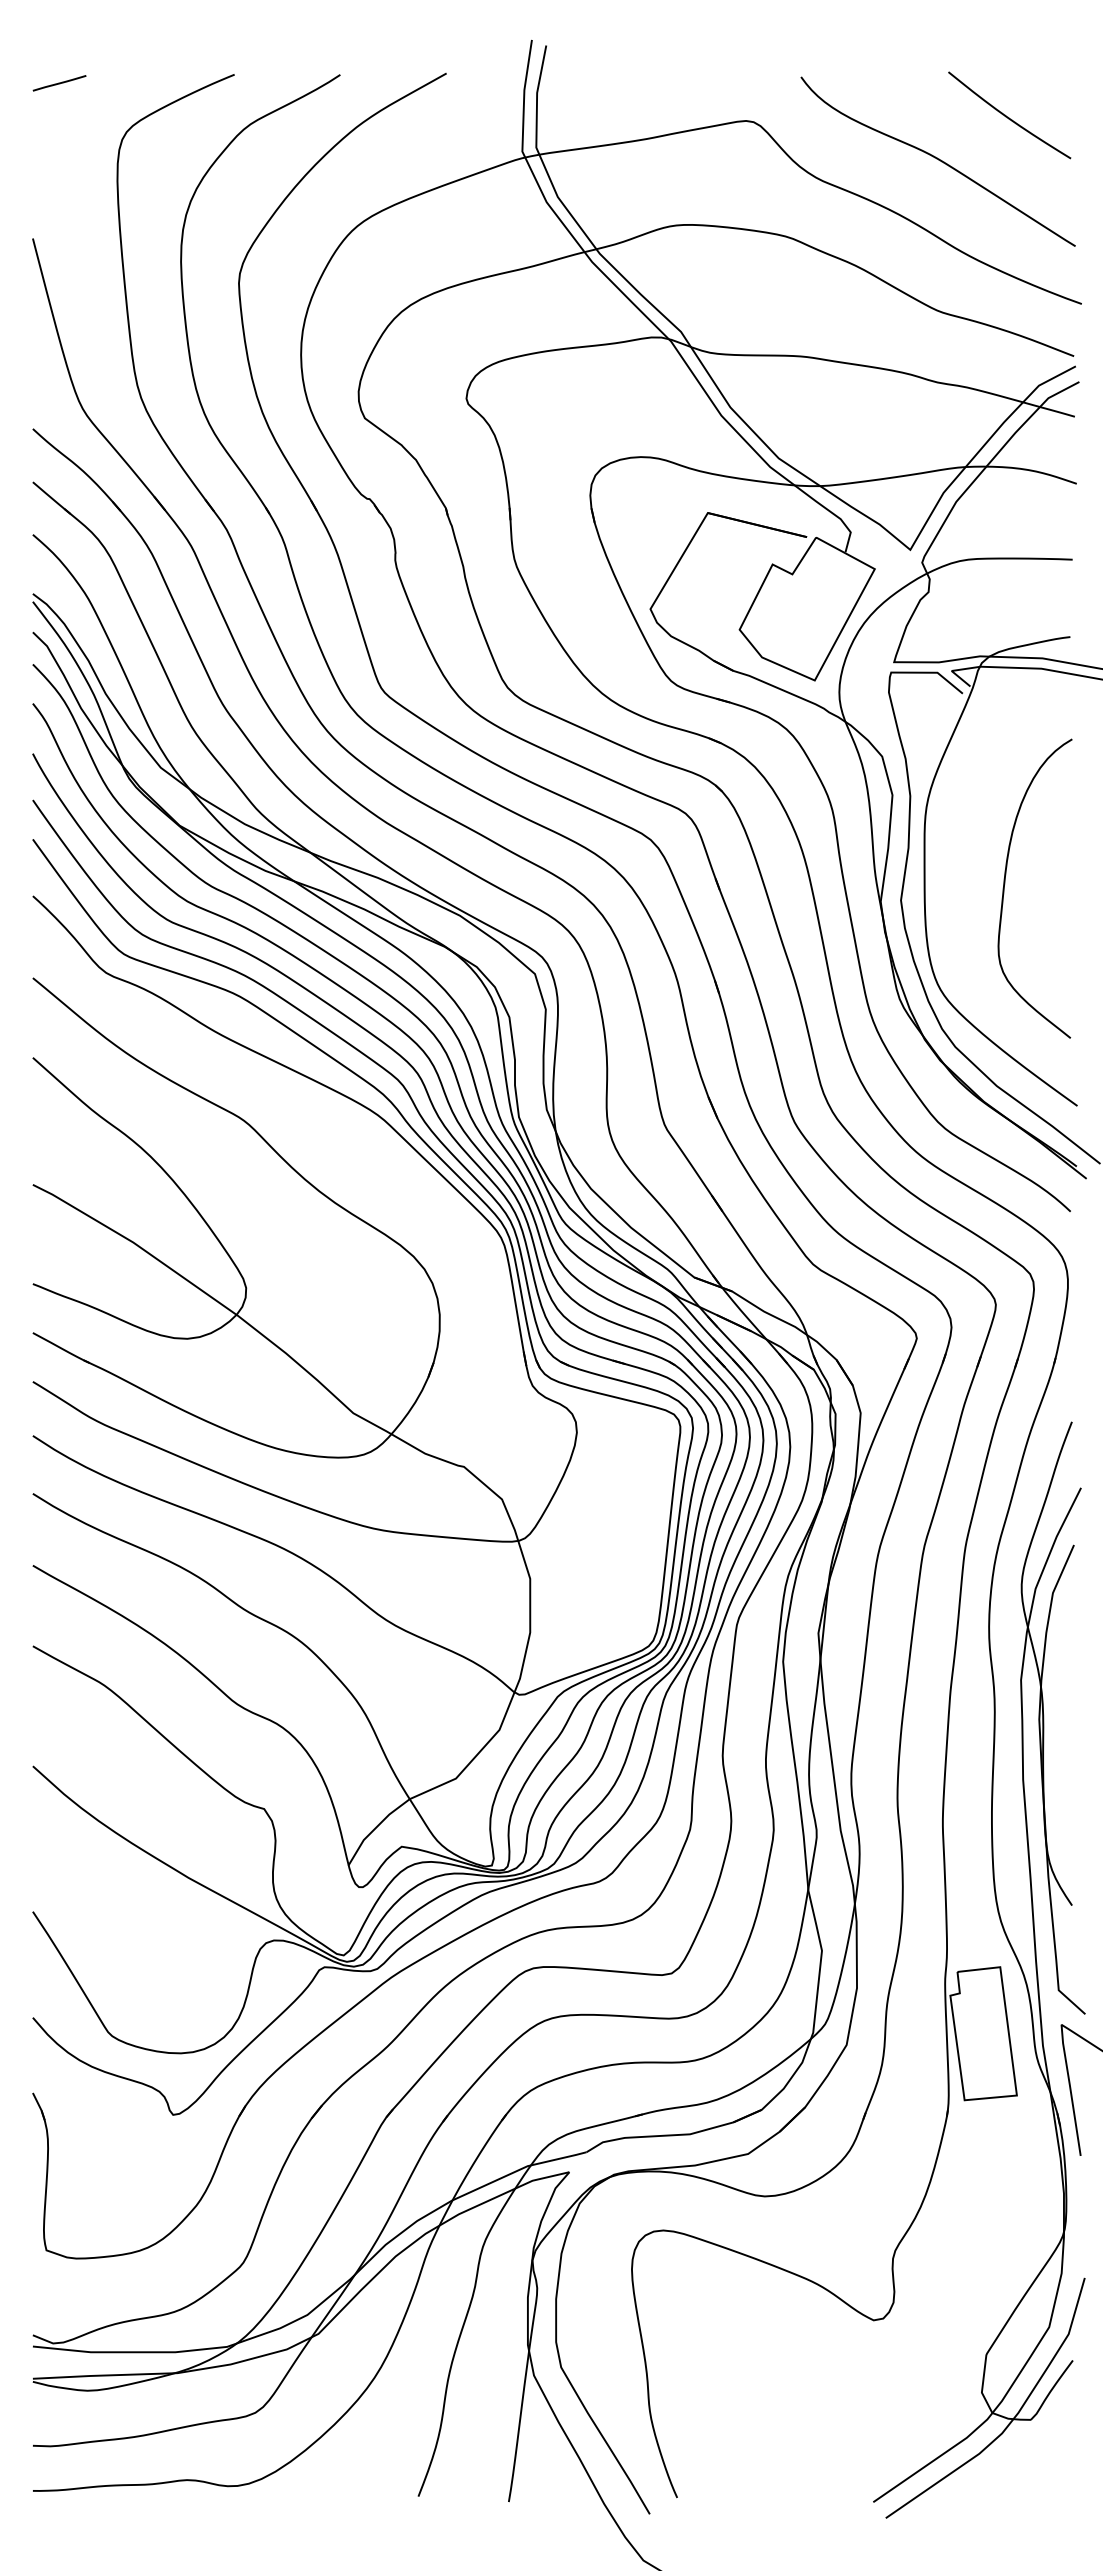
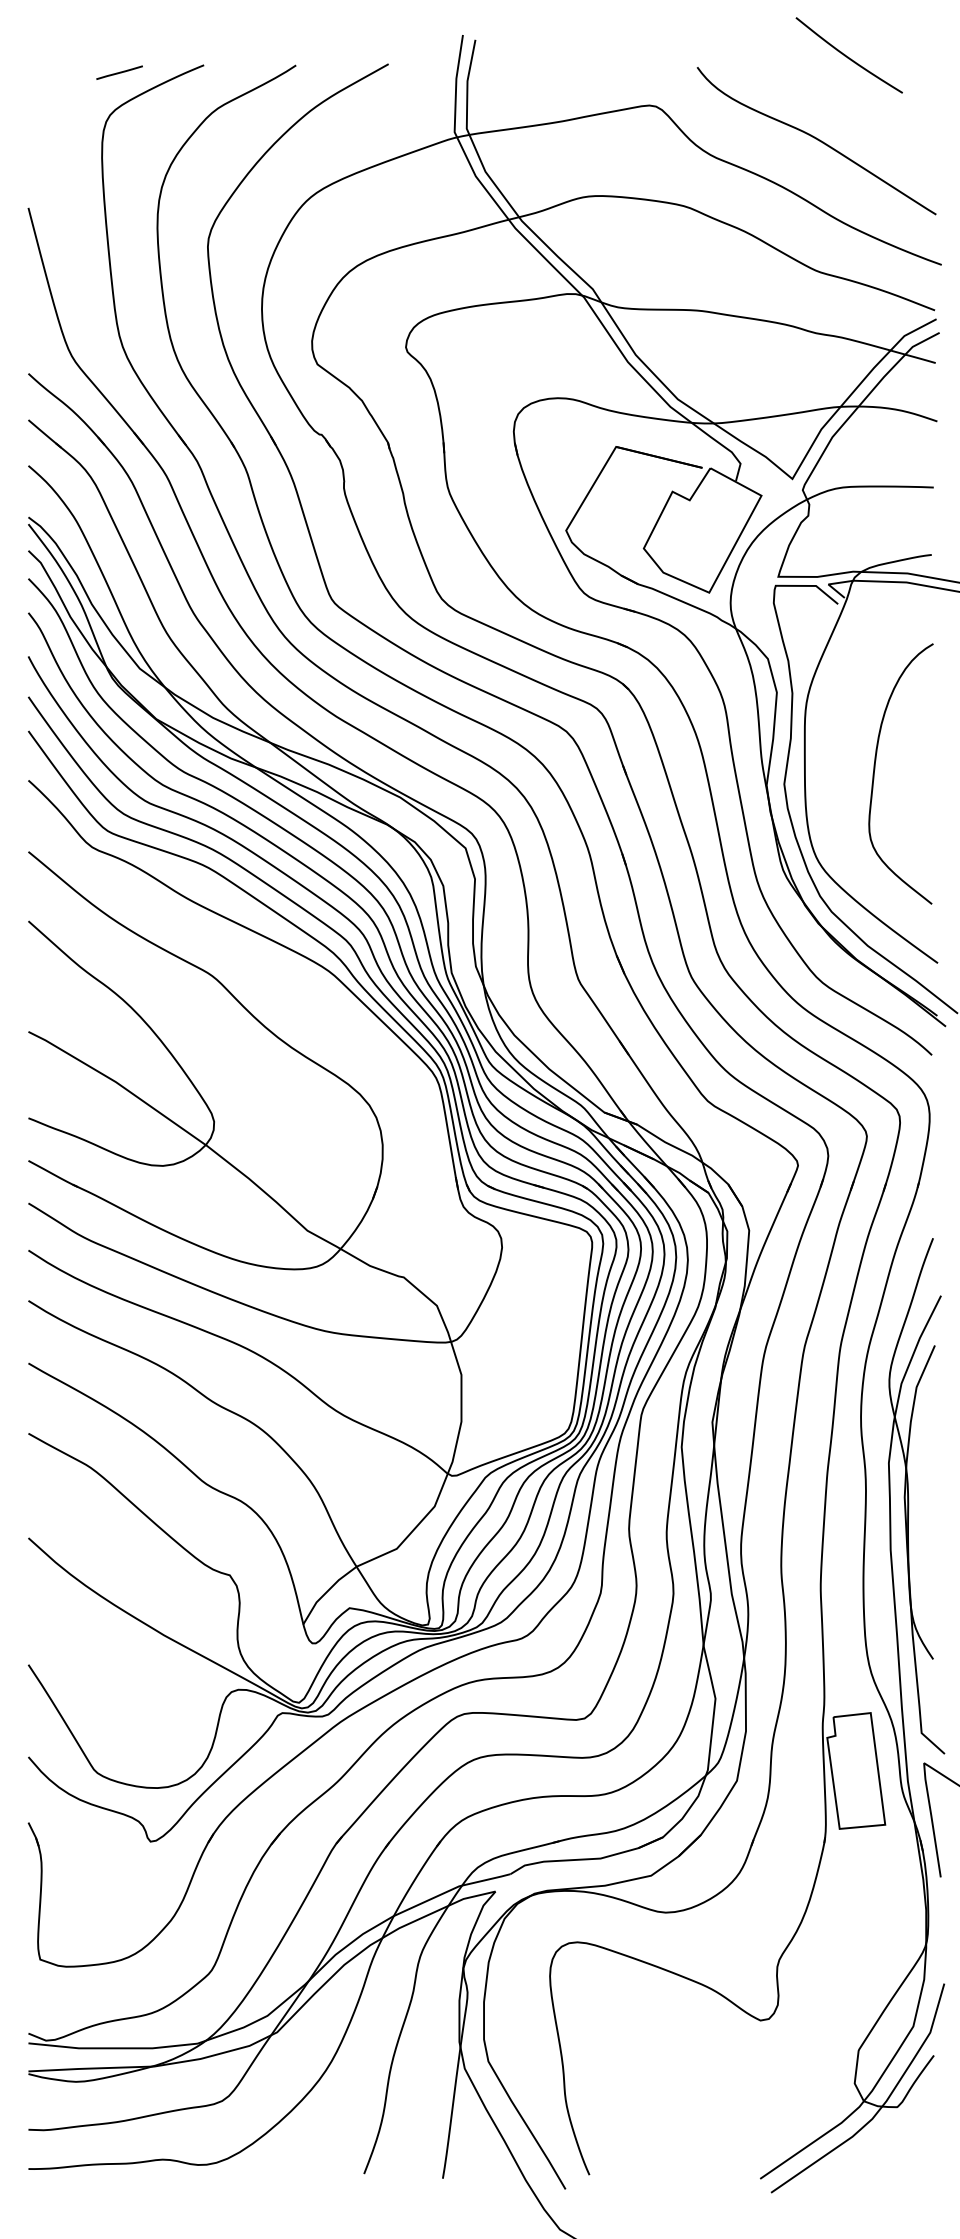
line: (59, 83) -> (119, 72), moved
curve: (1009, 117) -> (849, 57), moved

